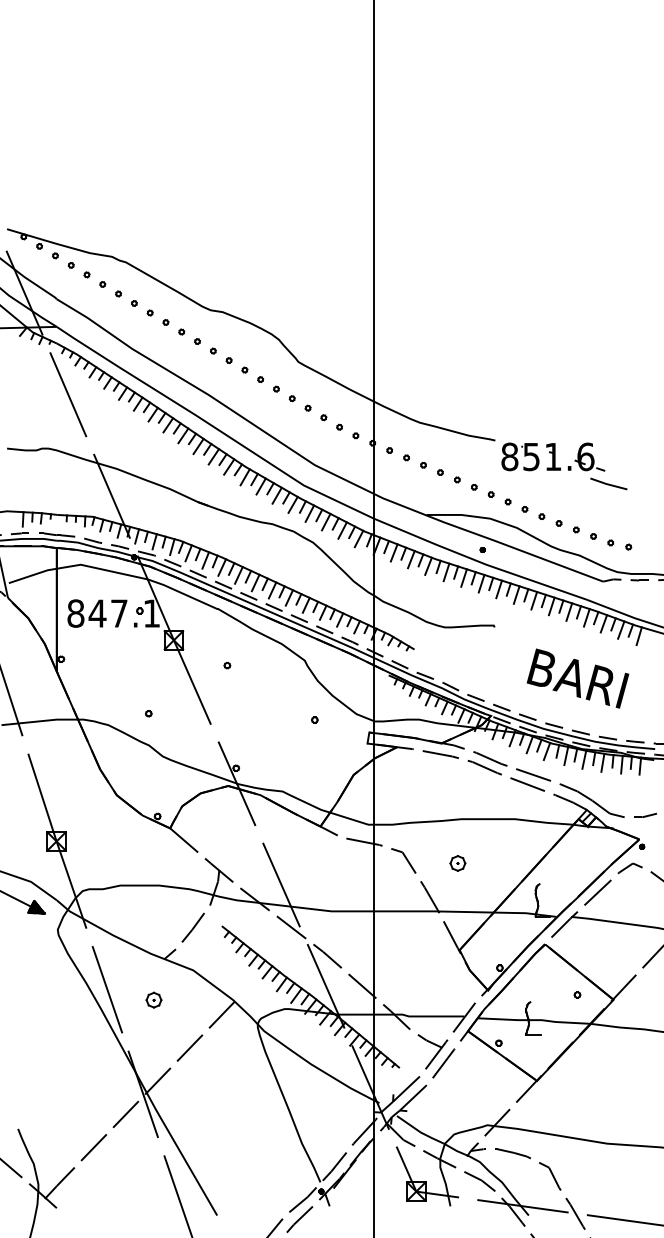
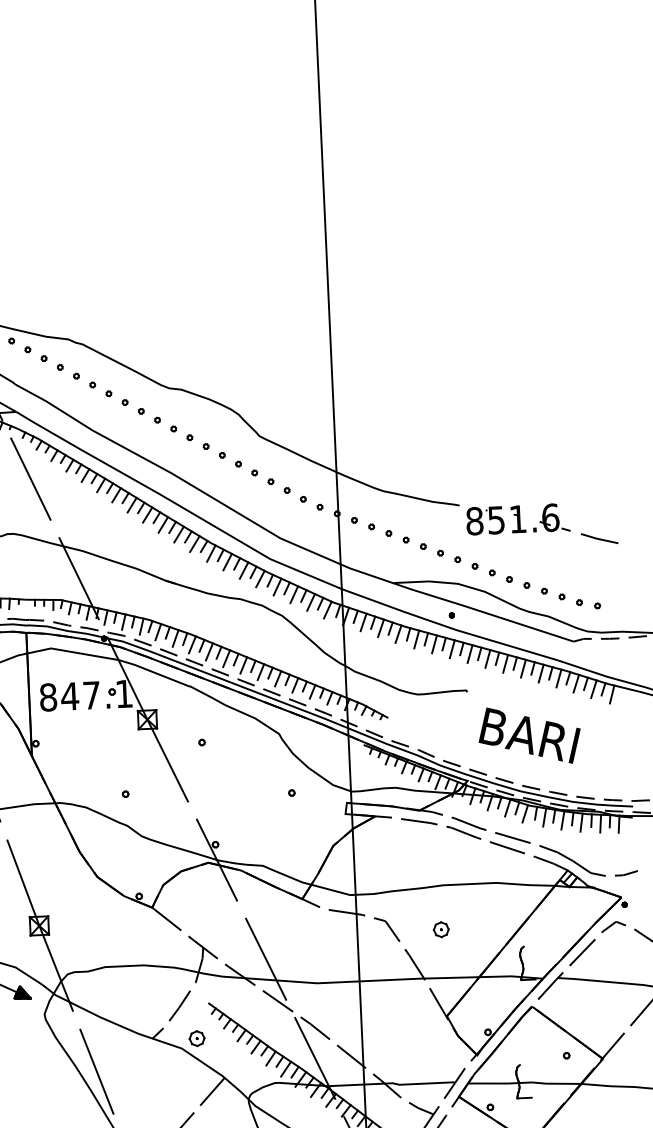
line: (608, 483) -> (599, 538), moved
text: (577, 678) -> (529, 735), moved
part: (153, 999) -> (196, 1037), moved

